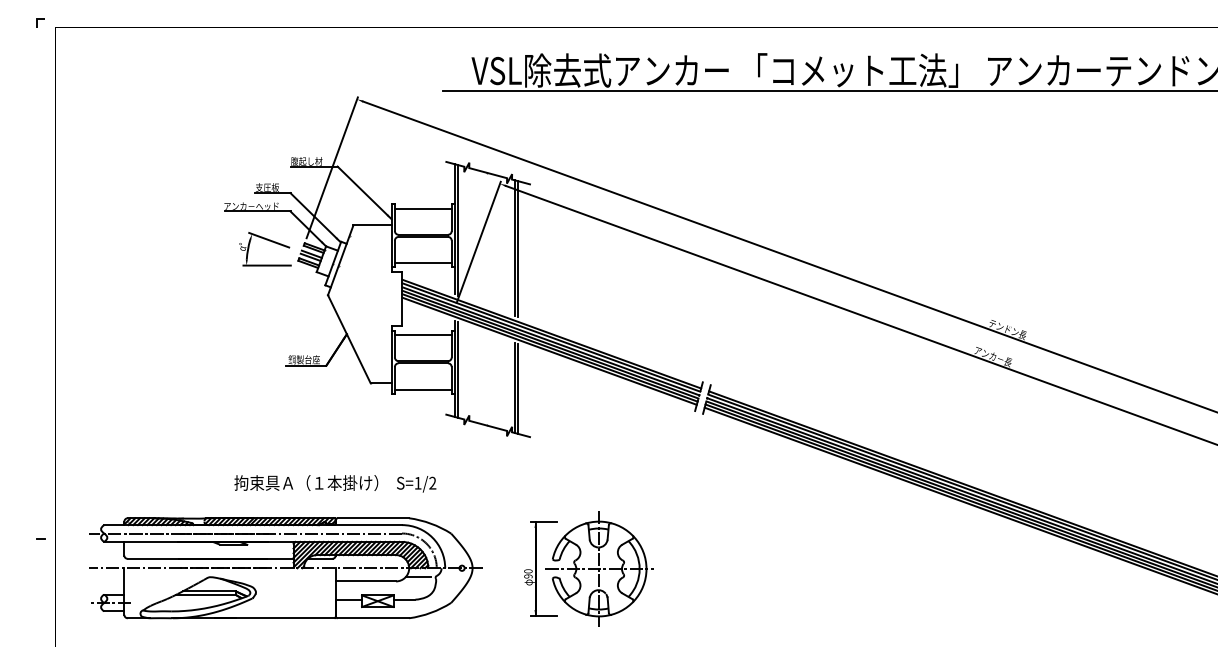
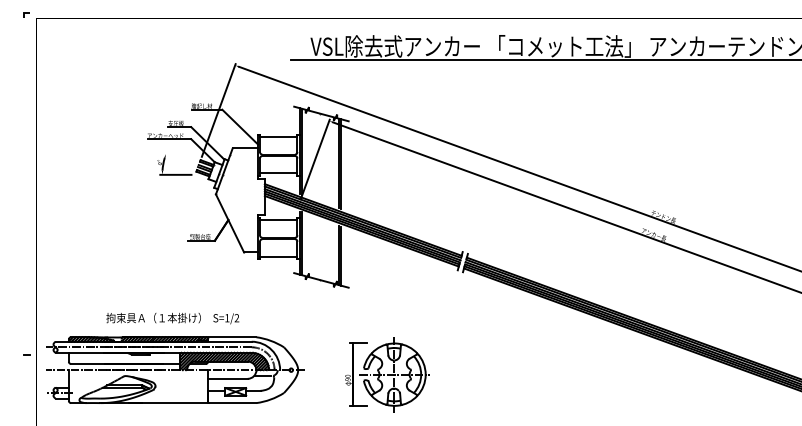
line: (269, 239) -> (177, 157), removed
text: (334, 483) -> (172, 318), moved
part: (286, 567) -> (175, 369), moved

